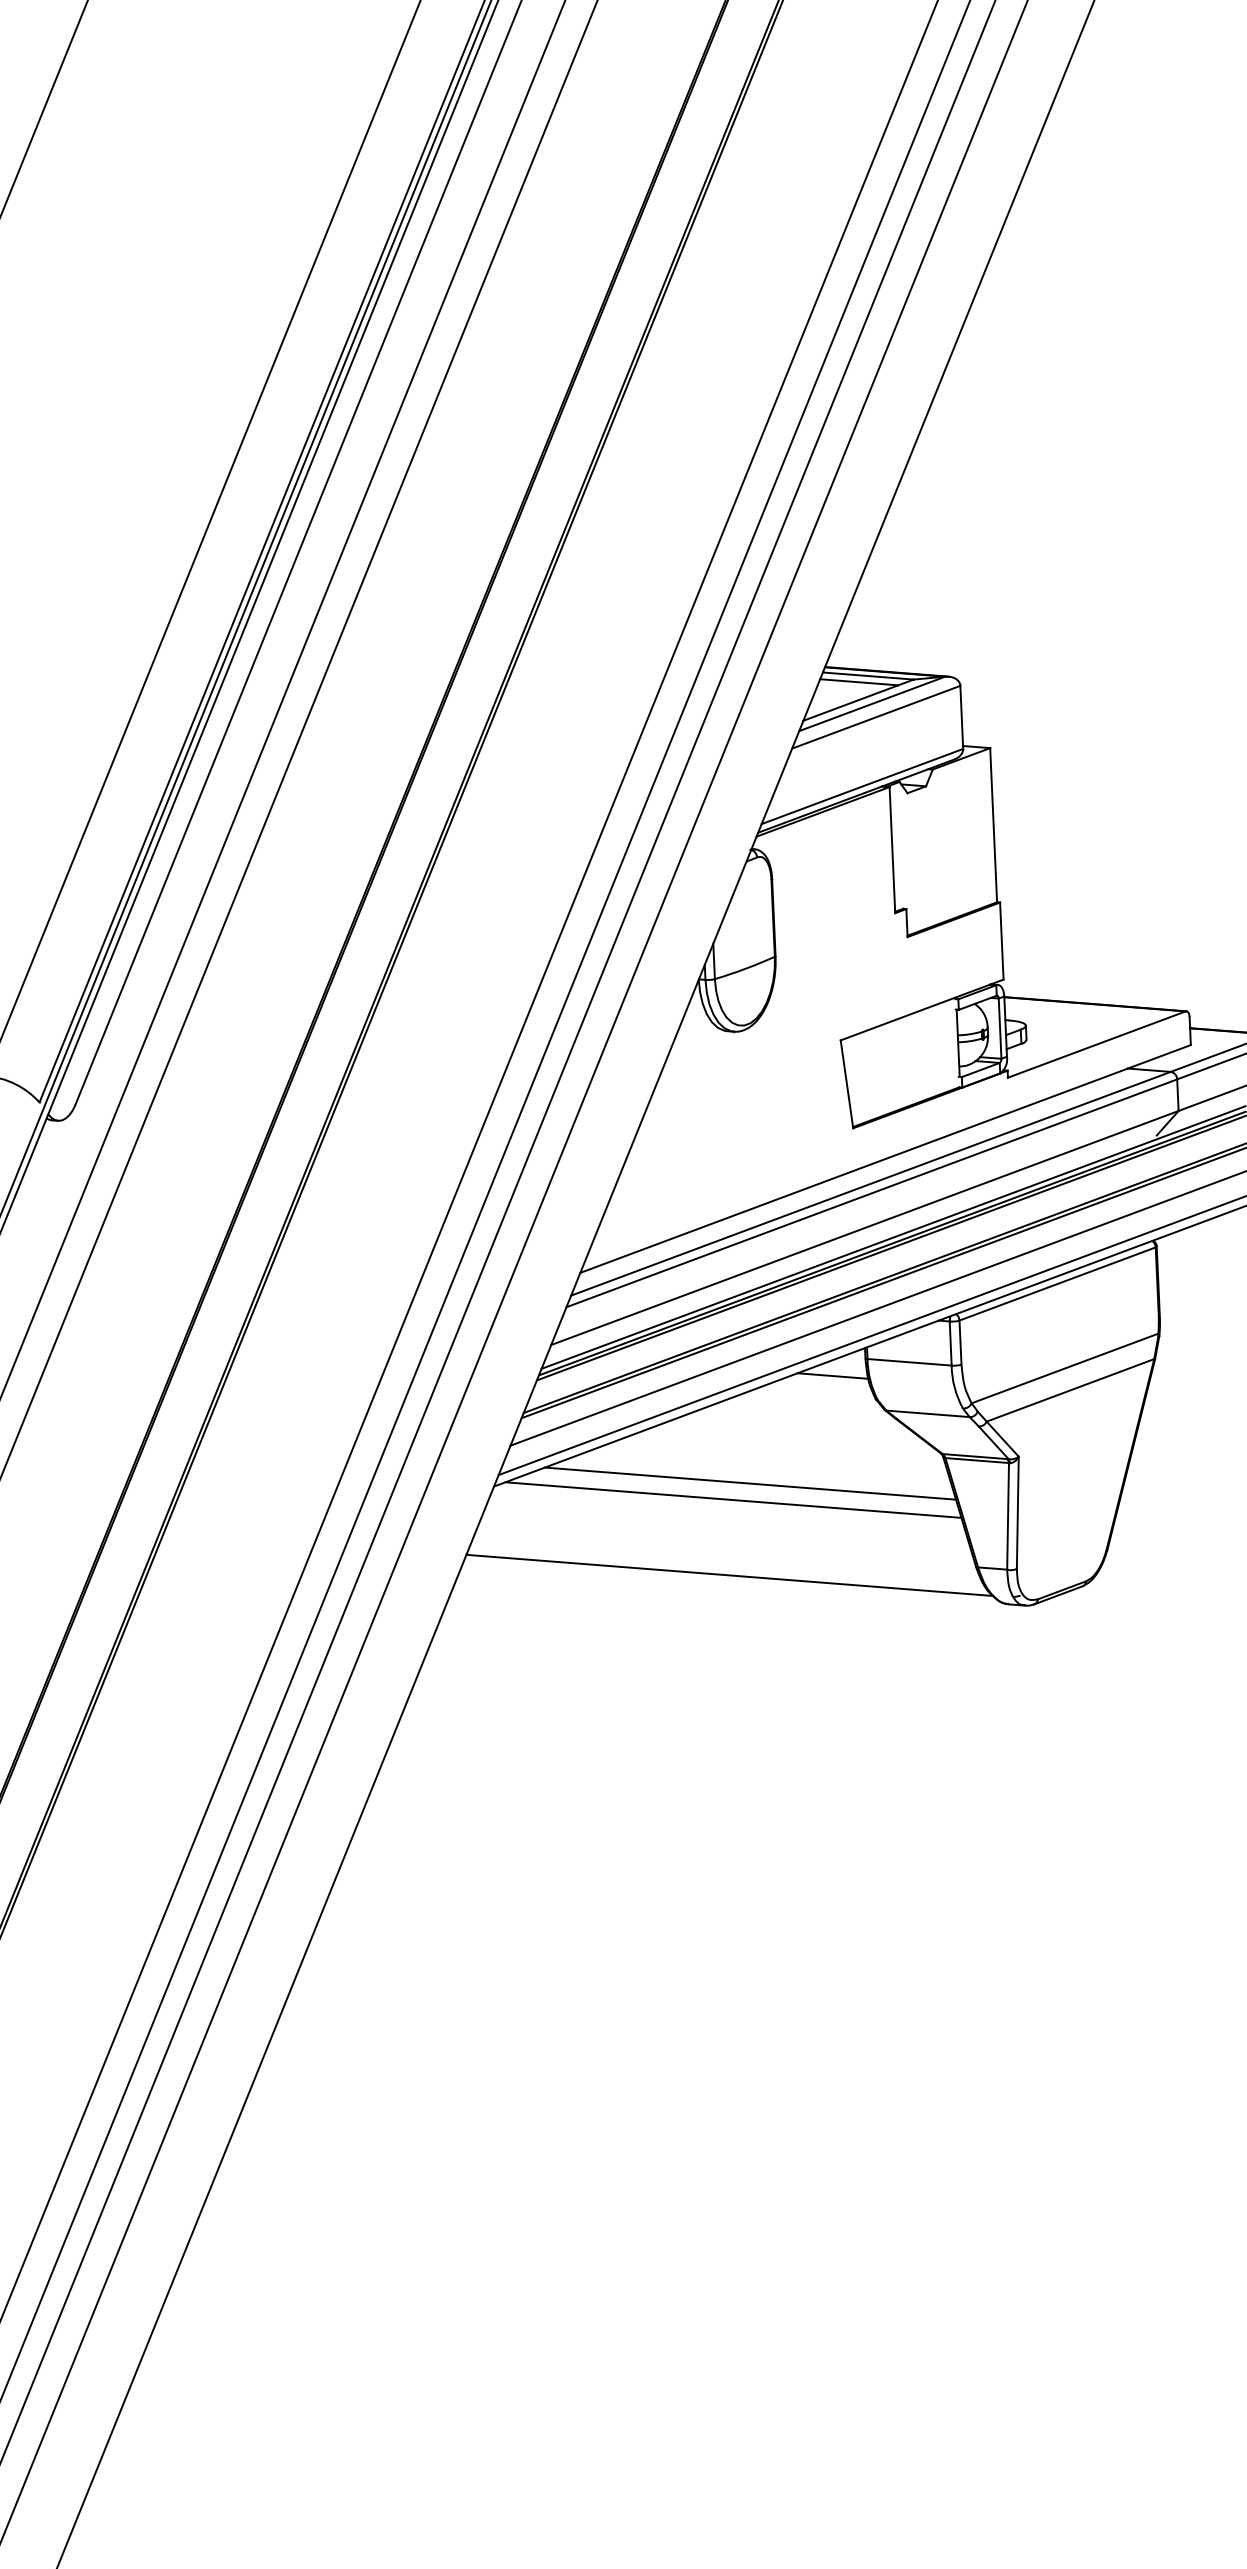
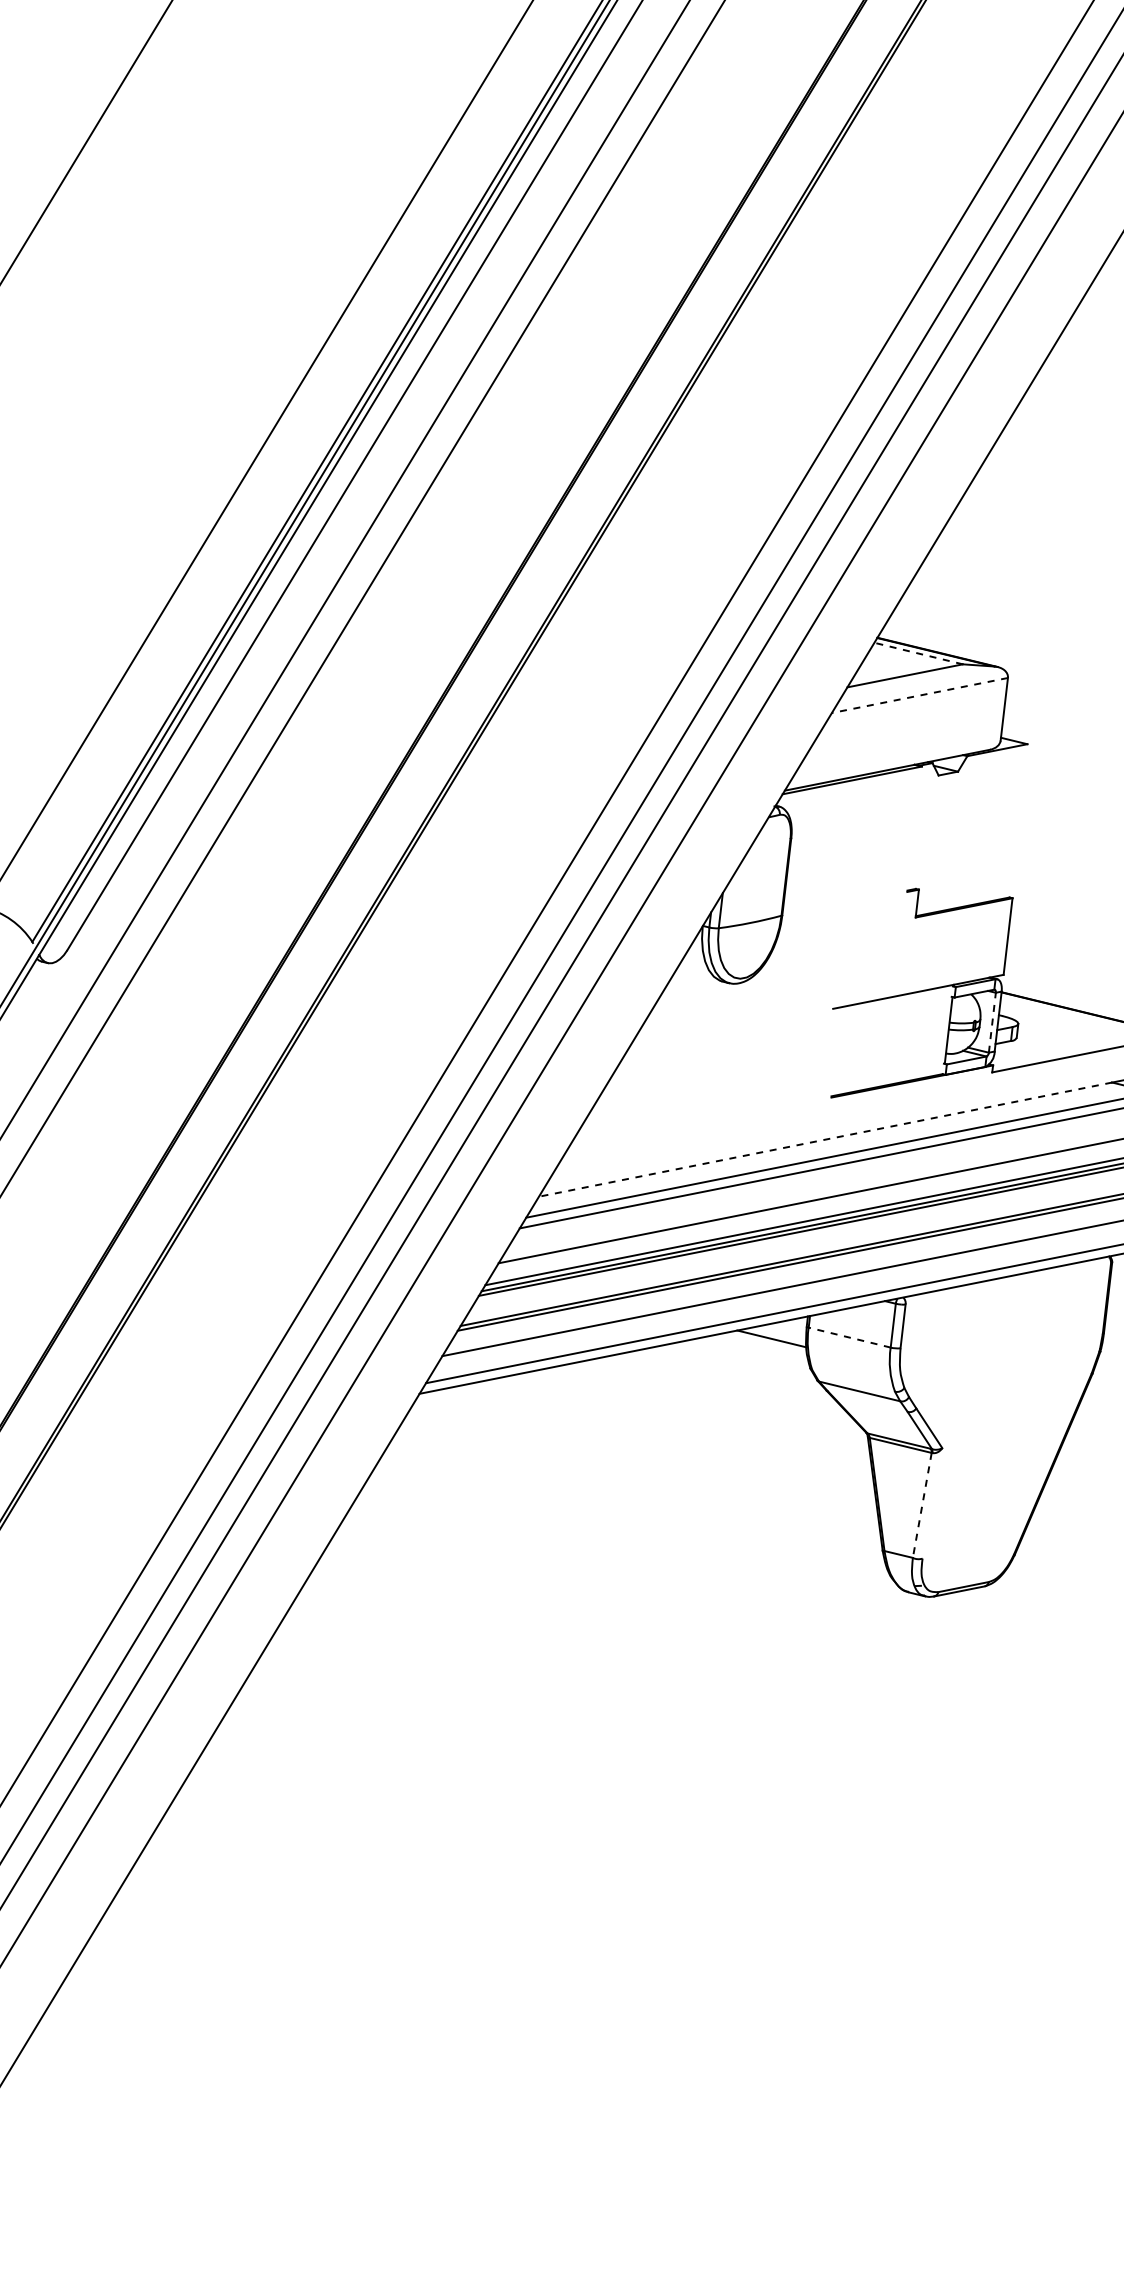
line: (868, 676) -> (918, 654), solid -> dashed
line: (859, 682) -> (908, 658), removed
line: (872, 703) -> (918, 681), removed
line: (876, 717) -> (920, 695), solid -> dashed
line: (862, 786) -> (895, 761), removed
line: (993, 825) -> (1018, 821), removed
line: (892, 850) -> (914, 829), removed
line: (1000, 1028) -> (992, 1022), solid -> dashed
line: (846, 1084) -> (831, 1053), removed
line: (853, 1170) -> (824, 1139), solid -> dashed
line: (1057, 1283) -> (1008, 1283), removed
line: (909, 1362) -> (849, 1337), solid -> dashed
line: (1064, 1368) -> (1001, 1368), removed
line: (1070, 1390) -> (1004, 1391), removed
line: (750, 1483) -> (673, 1431), removed
line: (733, 1499) -> (653, 1444), removed
line: (1017, 1512) -> (932, 1503), removed
line: (1008, 1516) -> (922, 1505), solid -> dashed
line: (729, 1574) -> (637, 1518), removed

